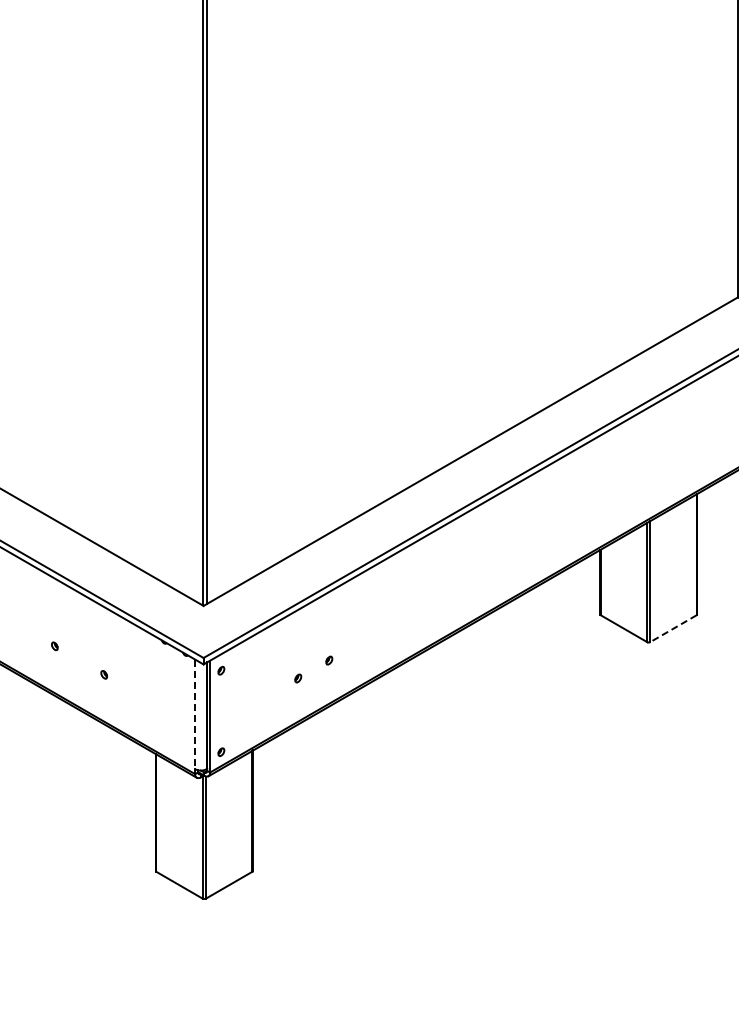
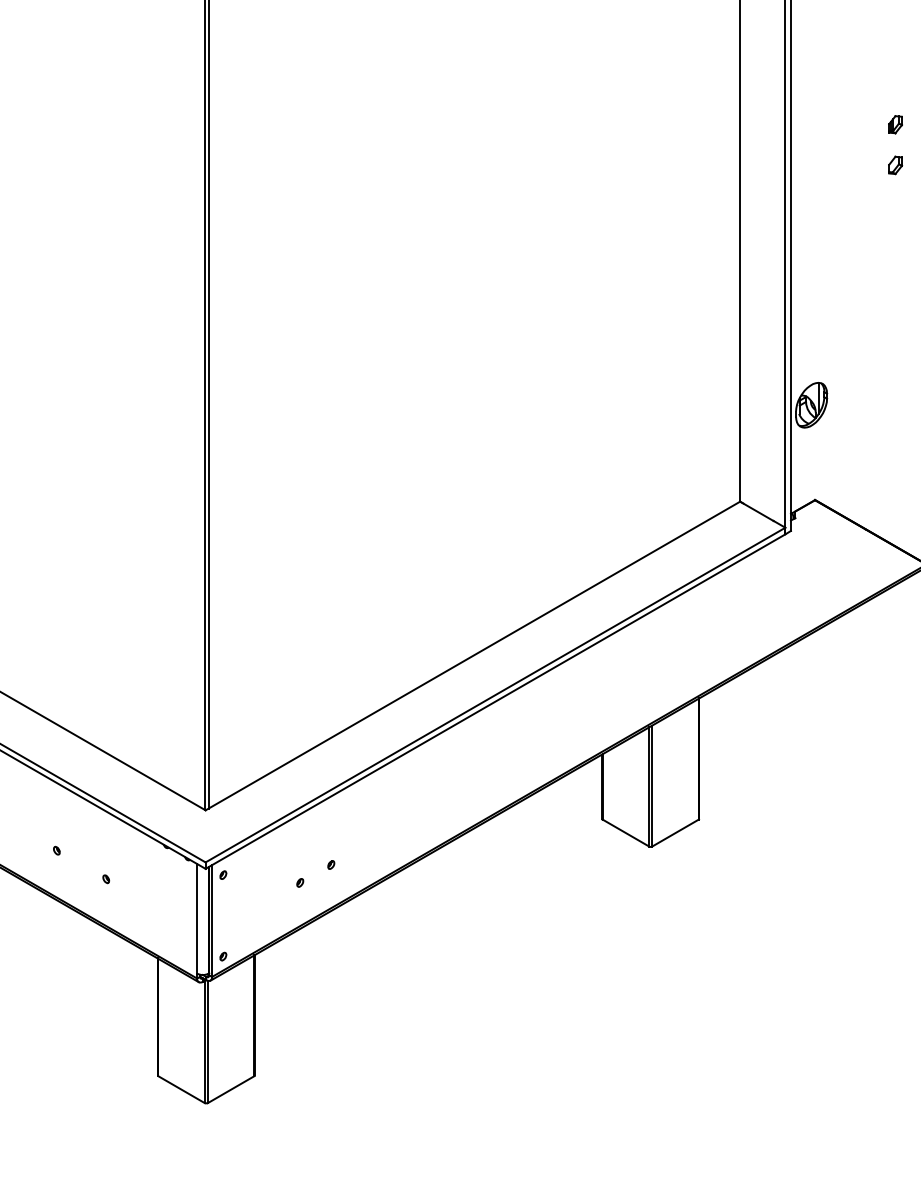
line: (673, 629) -> (675, 833), dashed -> solid
line: (195, 714) -> (197, 918), dashed -> solid

